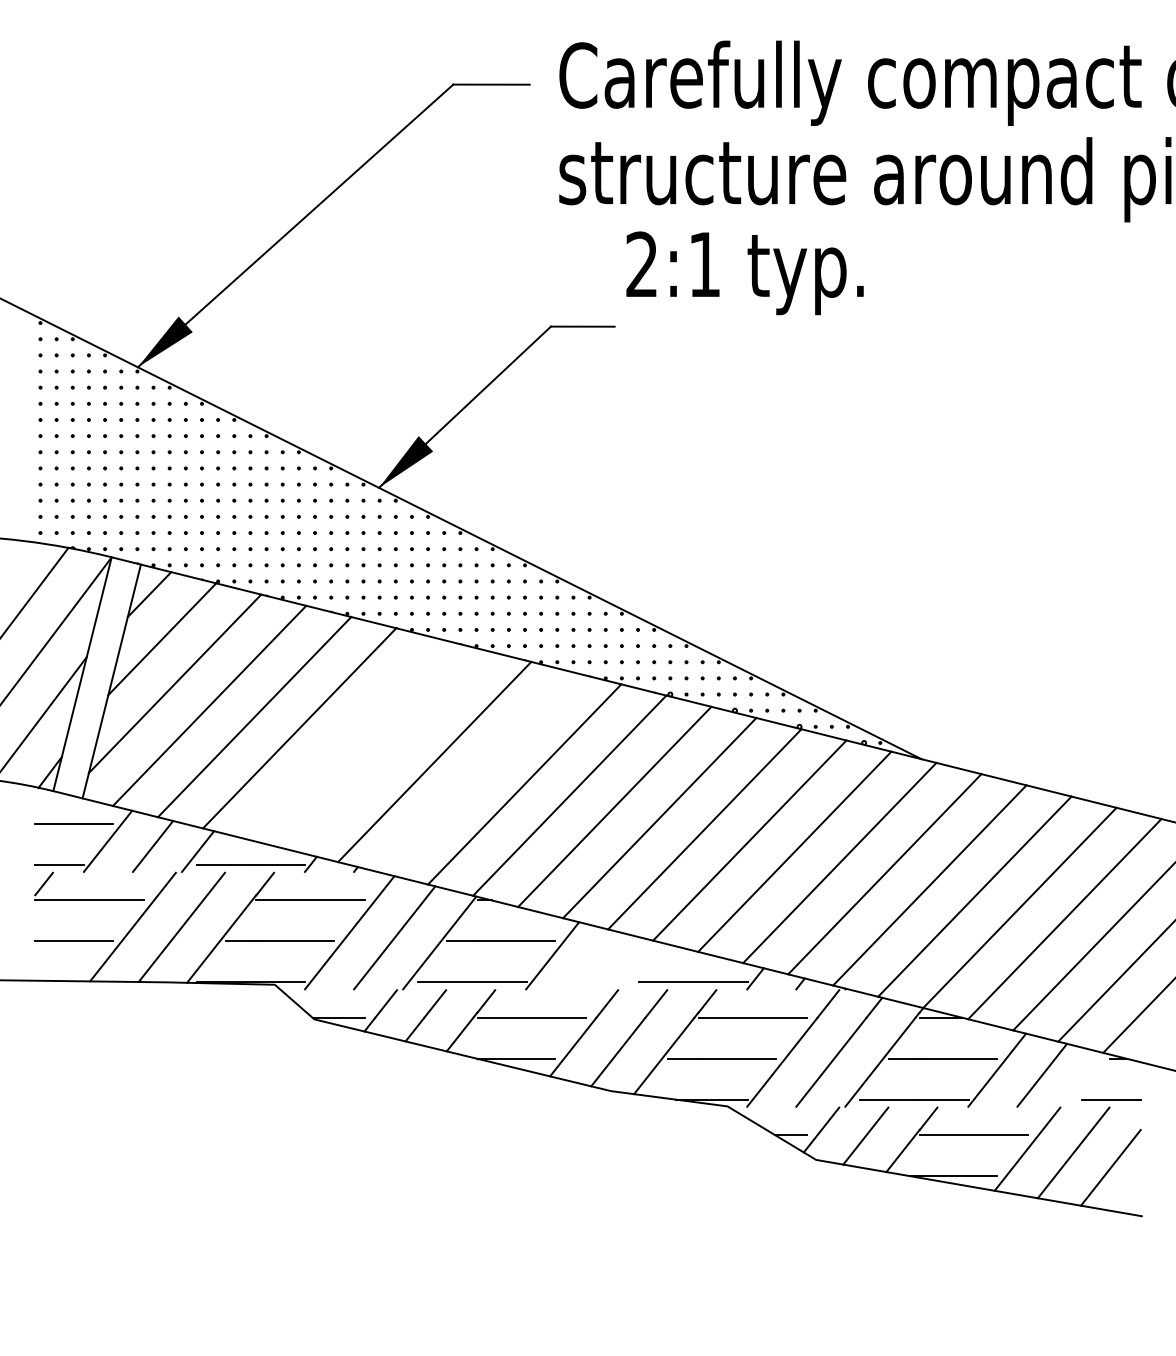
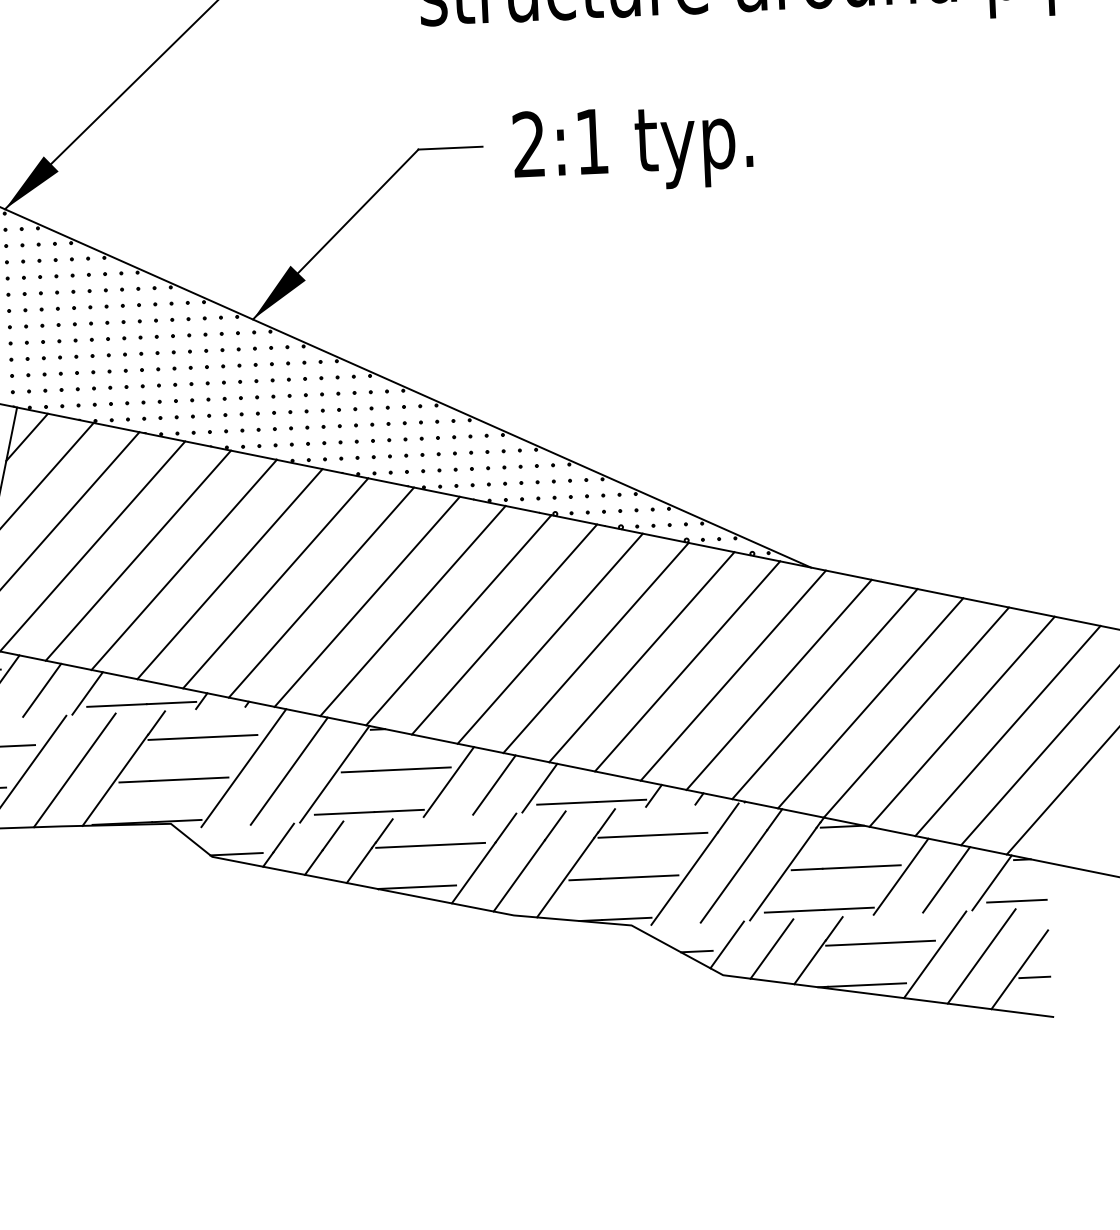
text: (744, 273) -> (632, 148), moved
line: (344, 739) -> (229, 574), added
line: (389, 750) -> (275, 583), added
line: (479, 773) -> (367, 602), added
line: (597, 960) -> (494, 784), added
line: (642, 965) -> (539, 787), added
line: (1087, 1080) -> (992, 882), added
line: (1125, 1176) -> (1034, 977), added

